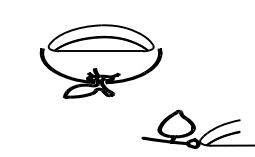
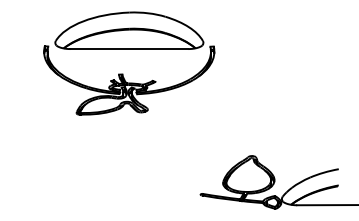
part: (97, 68) -> (123, 73), moved

